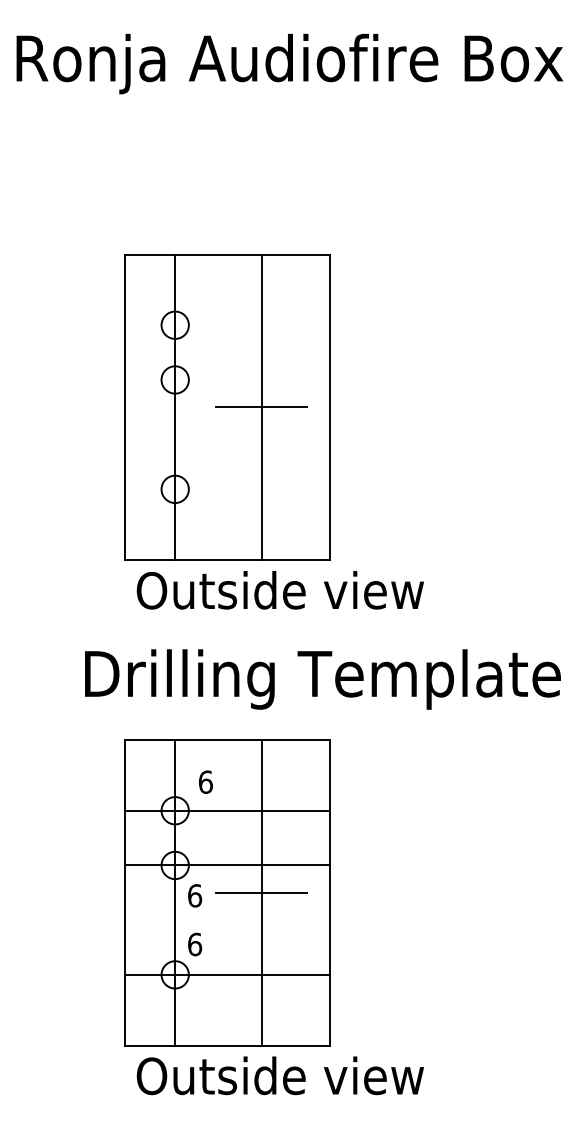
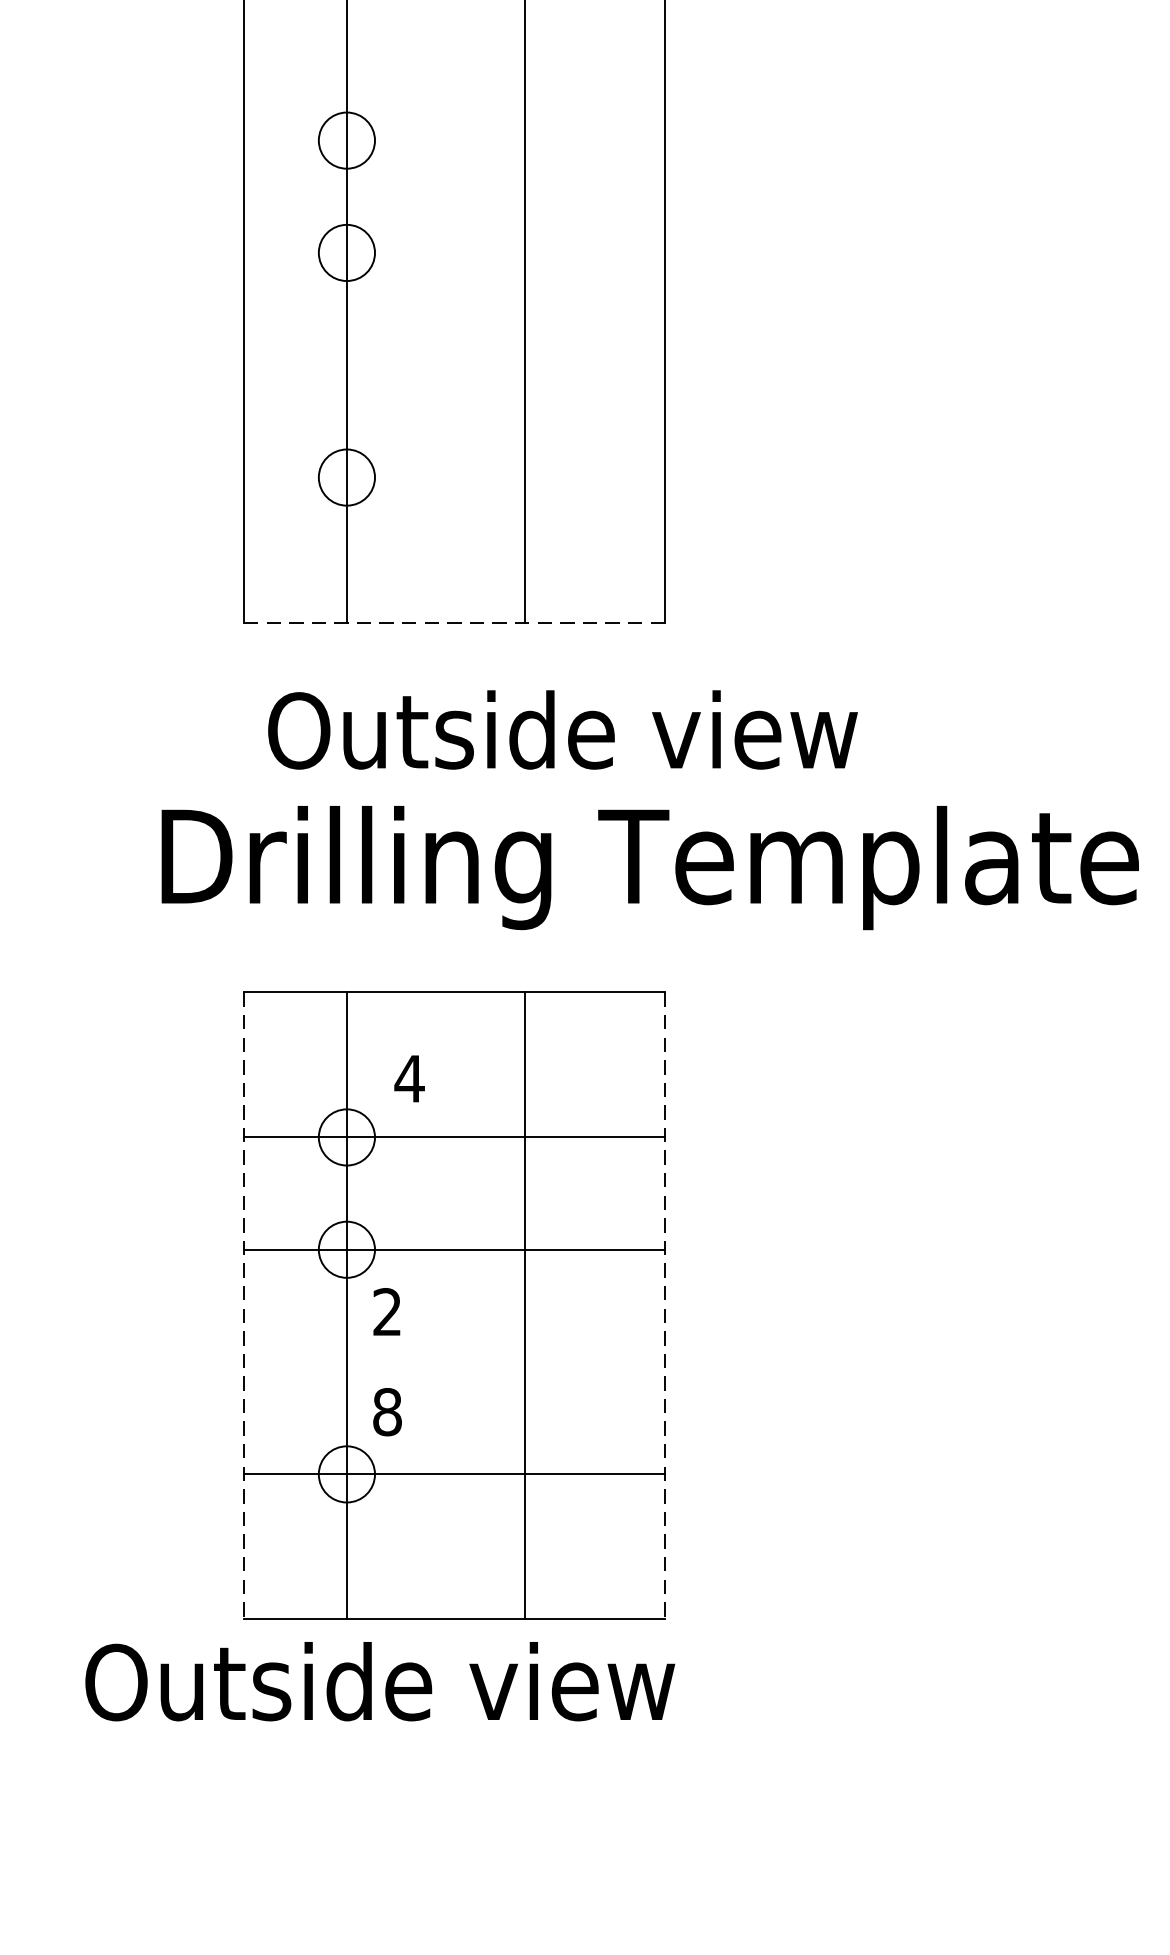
line: (261, 407) -> (524, 309), removed
line: (227, 560) -> (454, 623), solid -> dashed
text: (279, 590) -> (561, 730), moved
text: (205, 781) -> (409, 1077), 6 -> 4
line: (125, 892) -> (244, 1305), solid -> dashed
line: (261, 892) -> (524, 1305), removed
line: (330, 892) -> (665, 1305), solid -> dashed
text: (195, 895) -> (388, 1311), 6 -> 2
text: (195, 944) -> (388, 1412), 6 -> 8
text: (279, 1075) -> (378, 1681), moved

